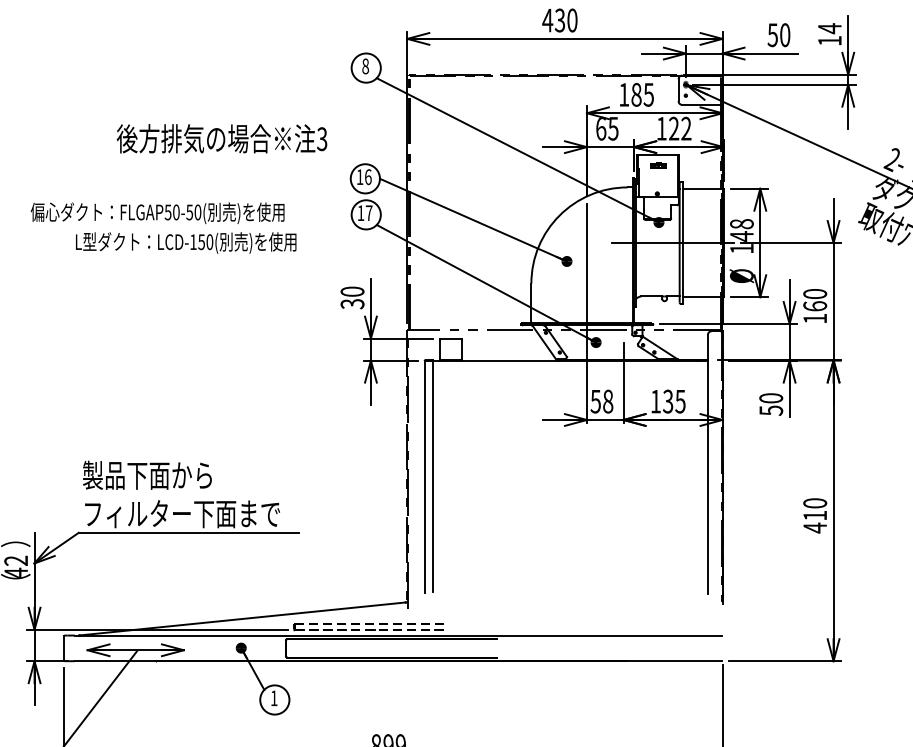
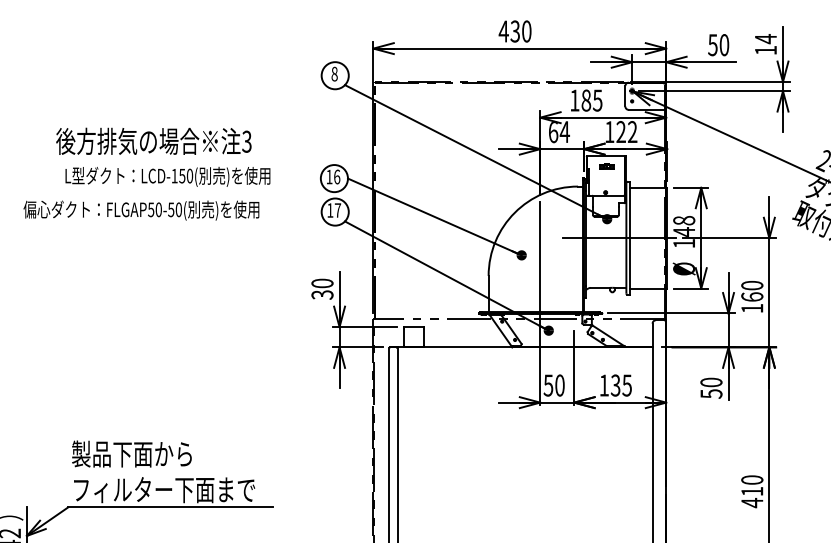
text: (612, 128) -> (563, 131), 65 -> 64
text: (221, 138) -> (153, 141), moved
text: (186, 242) -> (168, 176), moved
text: (608, 401) -> (560, 385), 58 -> 50

